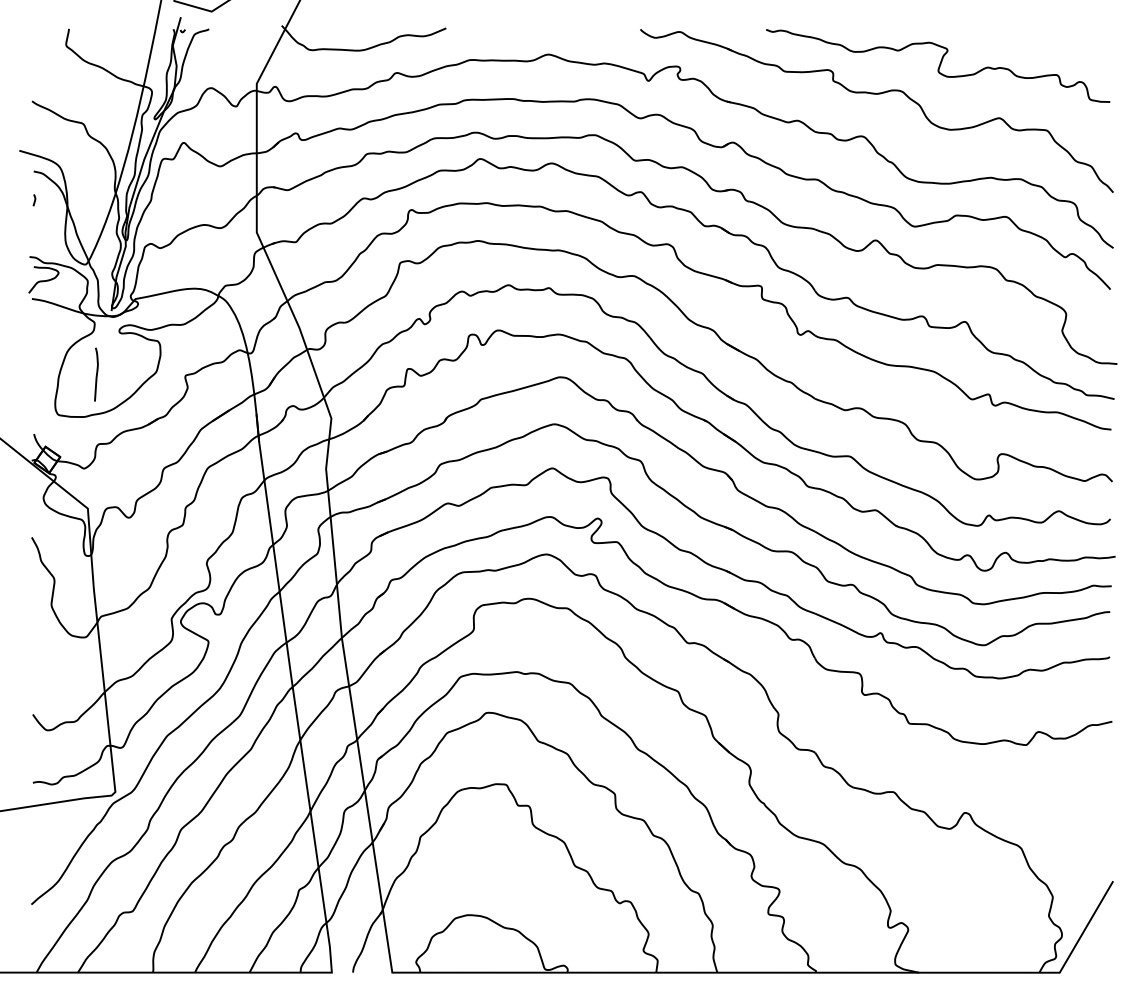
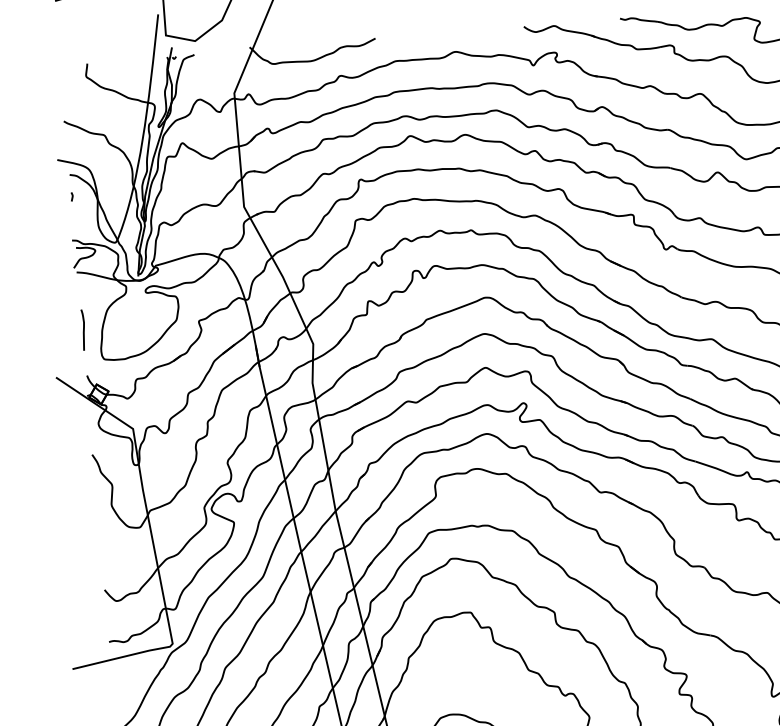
curve: (96, 374) -> (83, 329), moved

